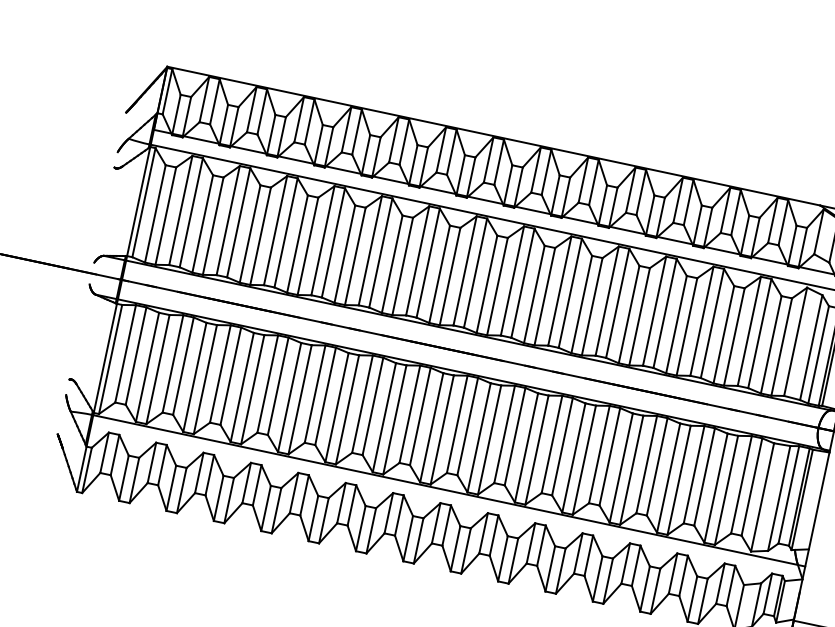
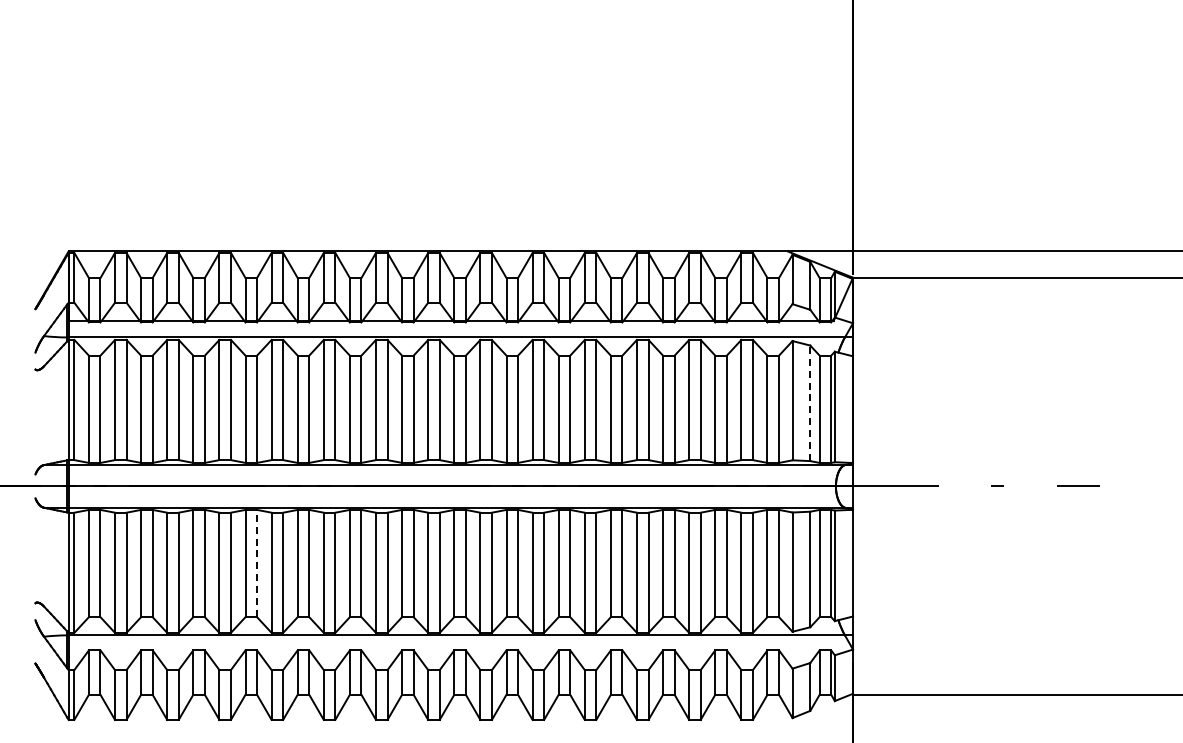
line: (811, 347) -> (810, 403), solid -> dashed
line: (278, 386) -> (257, 563), solid -> dashed

